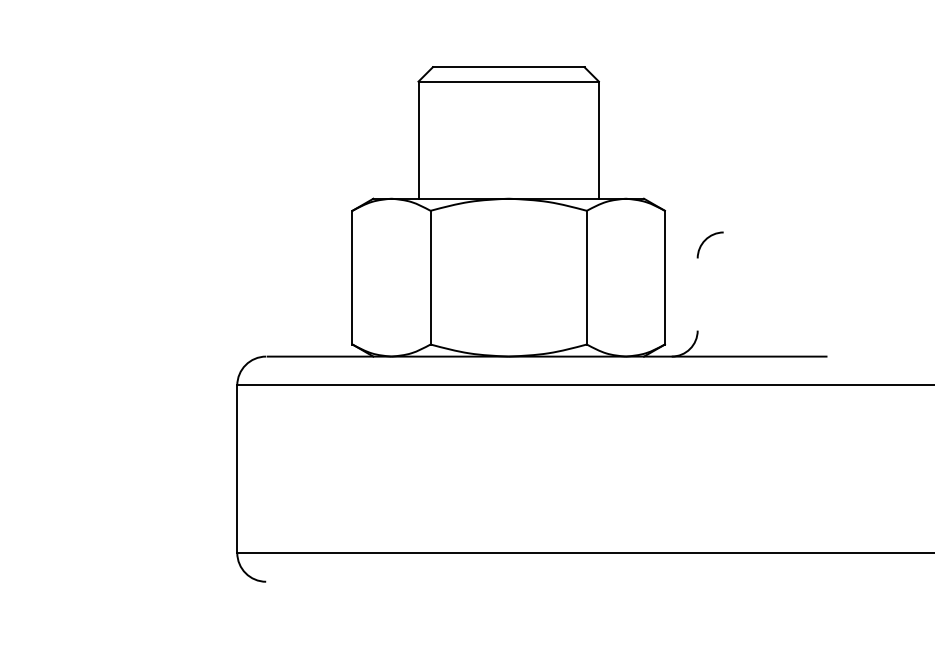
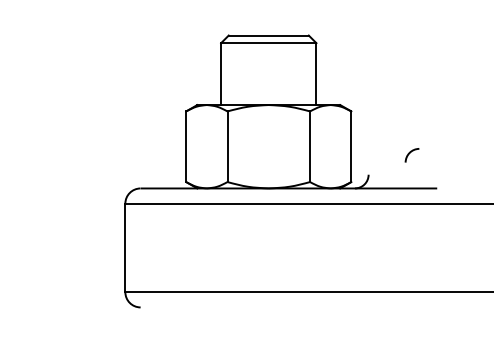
arc: (706, 241) -> (410, 153), moved

